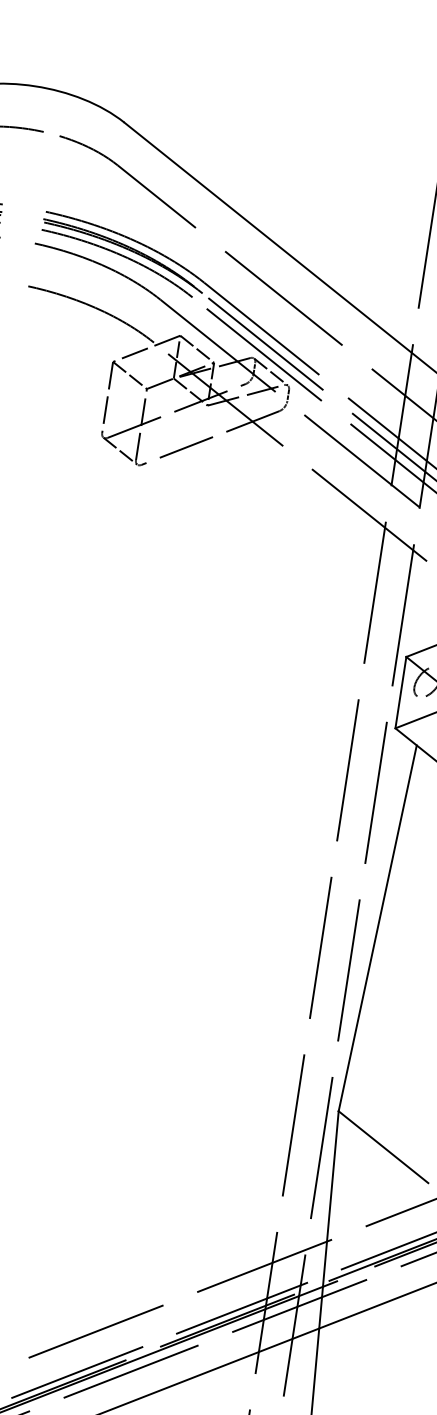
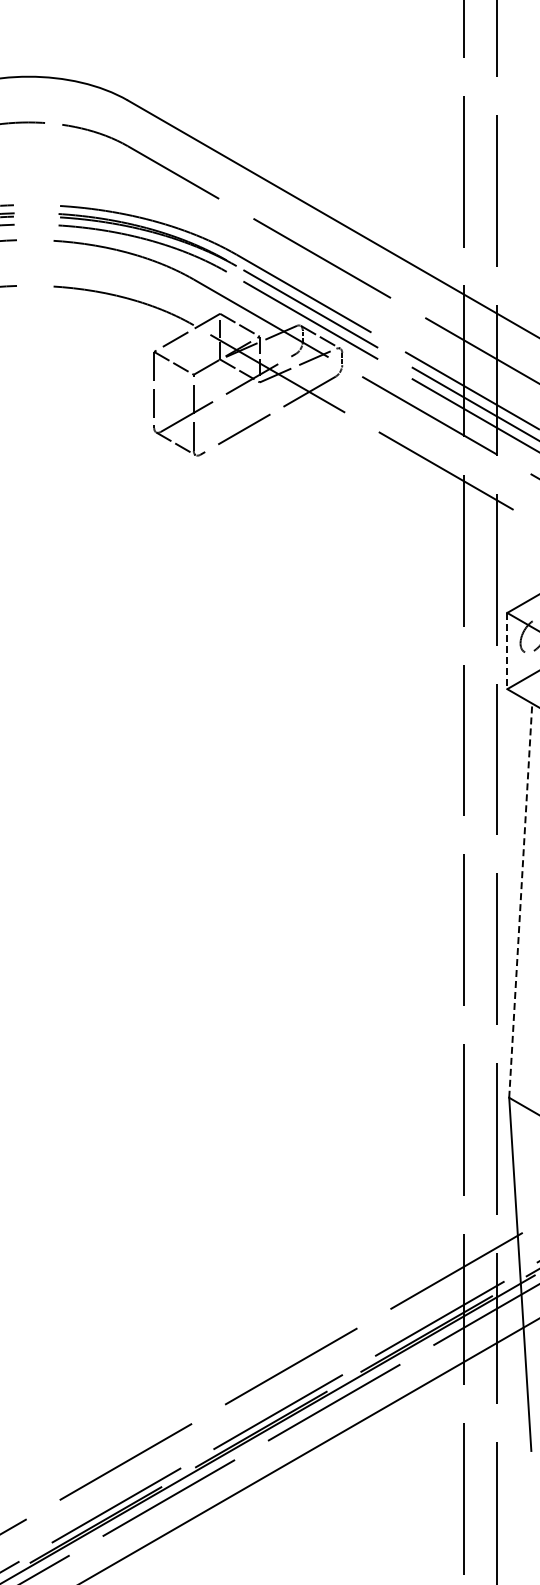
line: (401, 693) -> (507, 651), solid -> dashed
line: (377, 928) -> (520, 900), solid -> dashed

